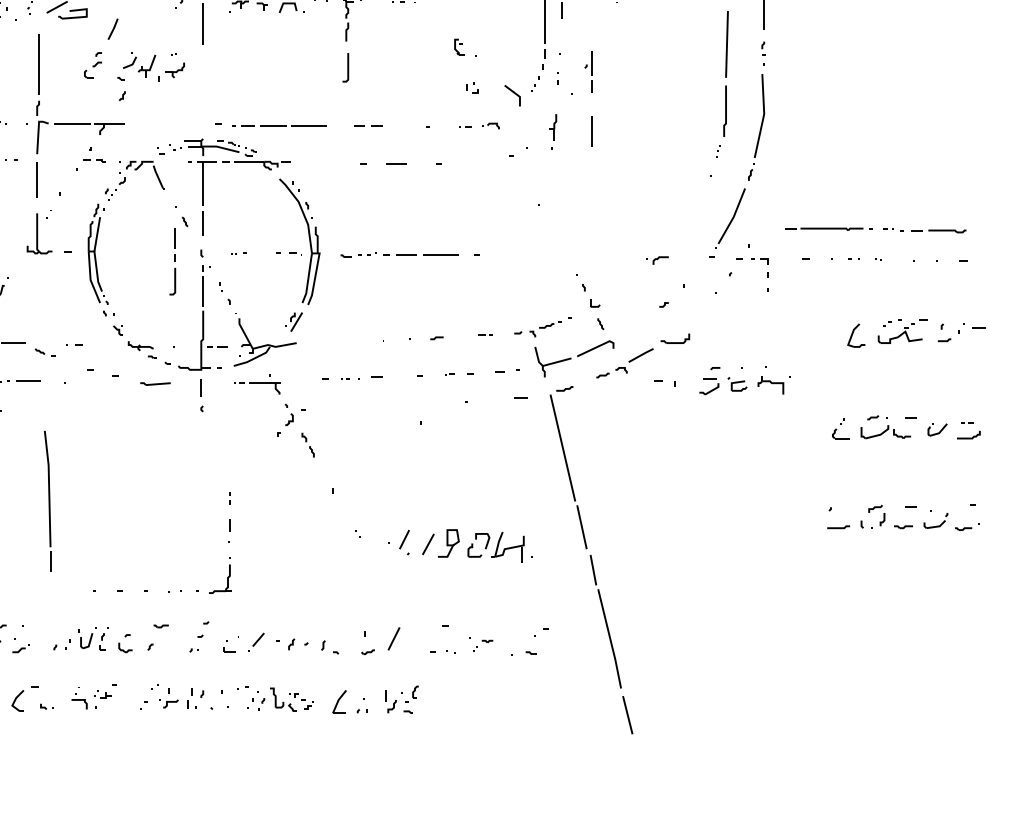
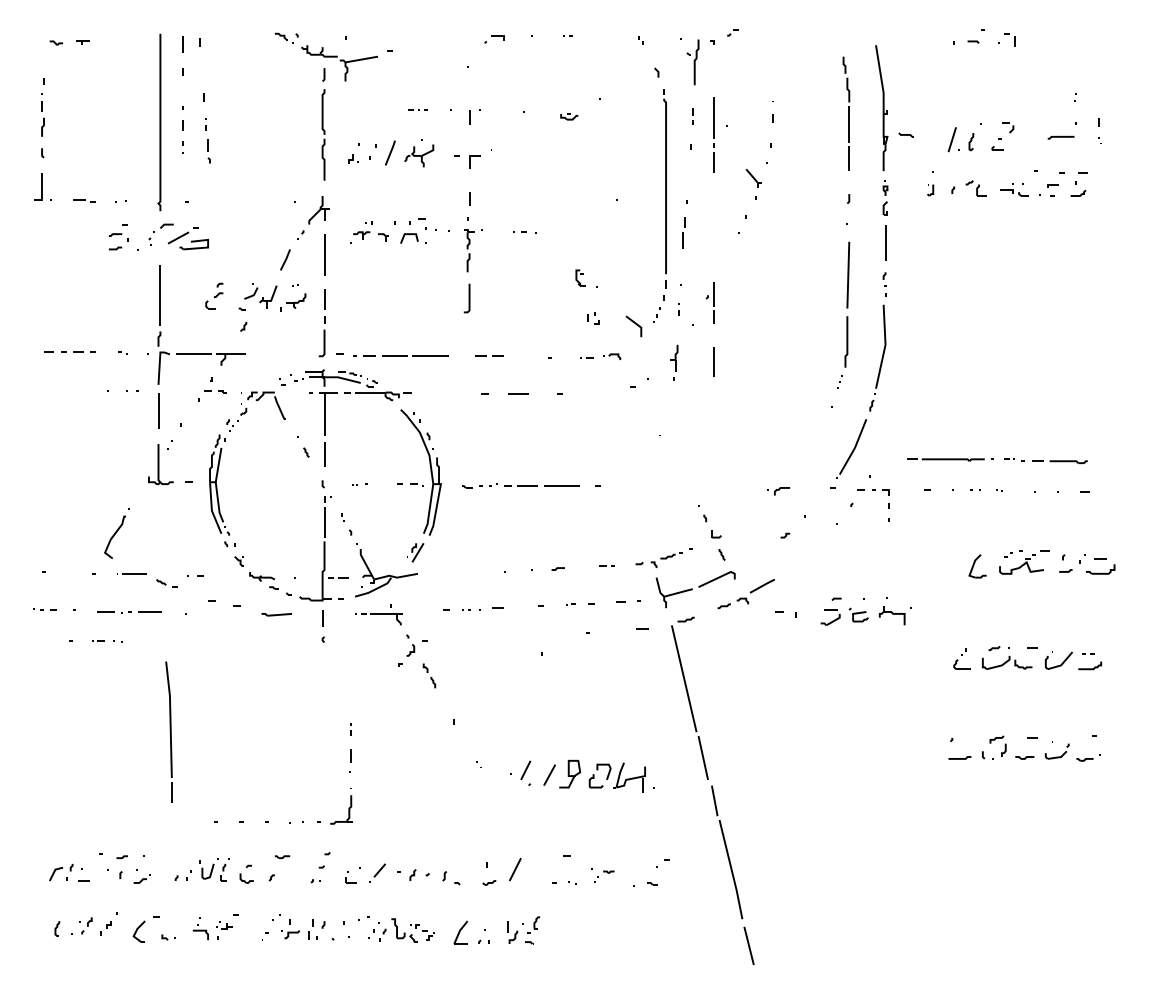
line: (113, 28) -> (285, 259), moved
part: (172, 261) -> (321, 323), moved
part: (675, 338) -> (1100, 569), moved
part: (937, 429) -> (1058, 660), size x1.43

